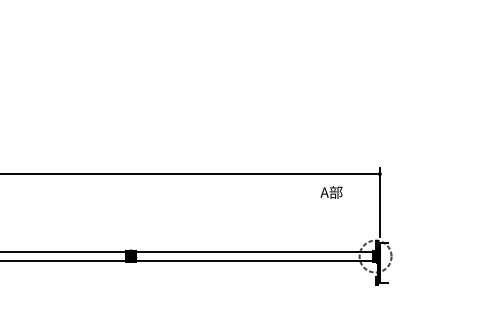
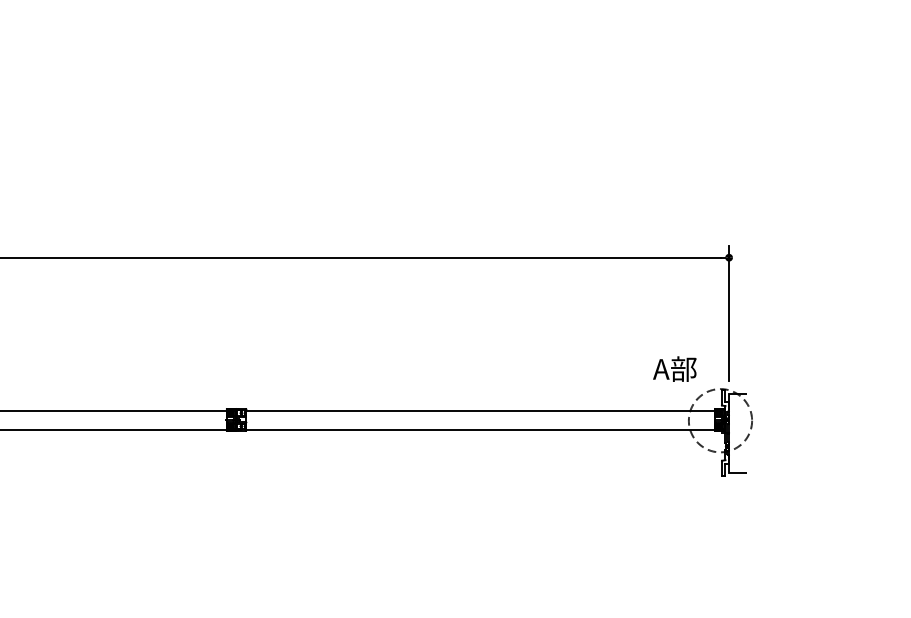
text: (331, 192) -> (674, 369), moved

